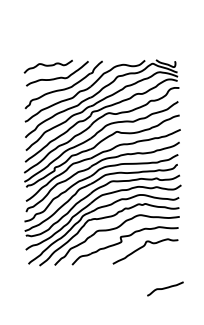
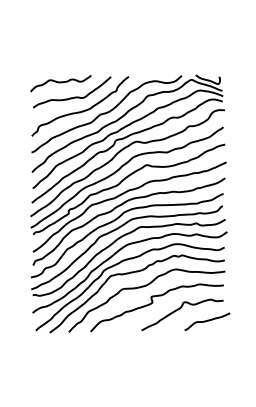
curve: (165, 288) -> (207, 321), moved

